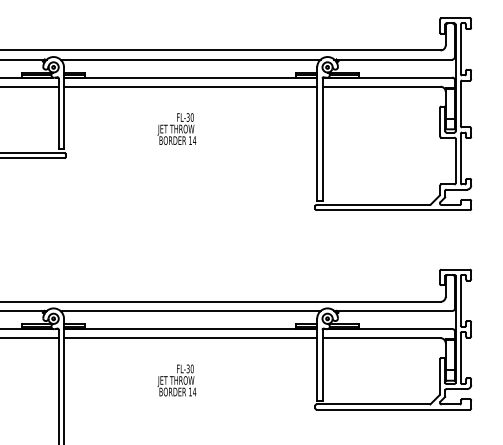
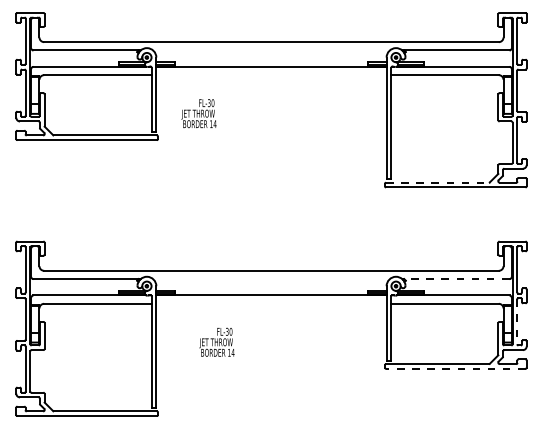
line: (190, 59) -> (271, 50), removed
line: (190, 87) -> (271, 75), removed
text: (176, 128) -> (198, 113), moved
line: (374, 204) -> (438, 182), solid -> dashed
line: (190, 311) -> (271, 279), removed
line: (392, 311) -> (455, 279), solid -> dashed
line: (190, 337) -> (271, 303), removed
line: (461, 358) -> (517, 322), solid -> dashed
text: (176, 379) -> (216, 341), moved
line: (392, 409) -> (455, 368), solid -> dashed

